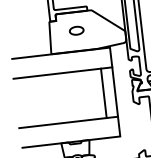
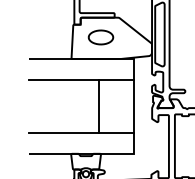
part: (76, 30) -> (100, 37), size x1.67
line: (103, 93) -> (98, 106), moved

